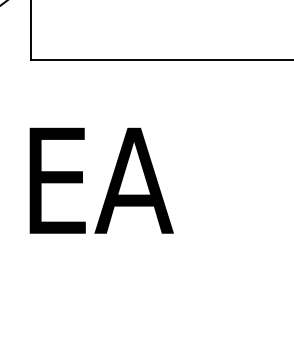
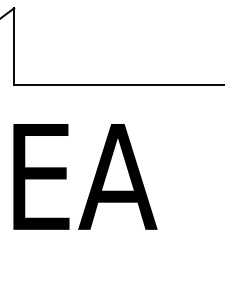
text: (101, 180) -> (85, 176), moved

